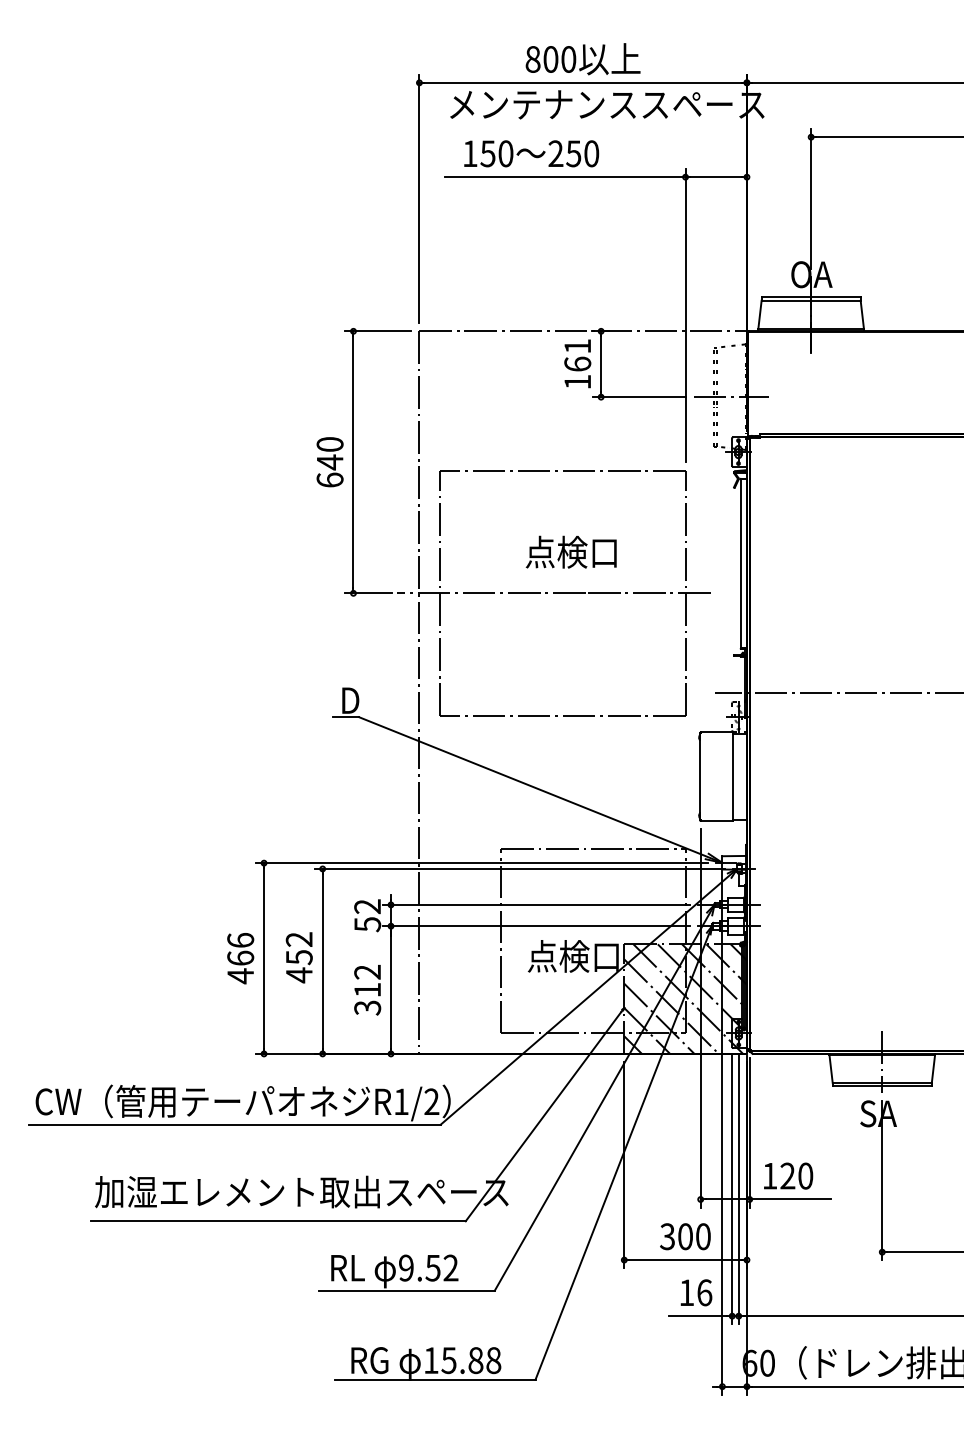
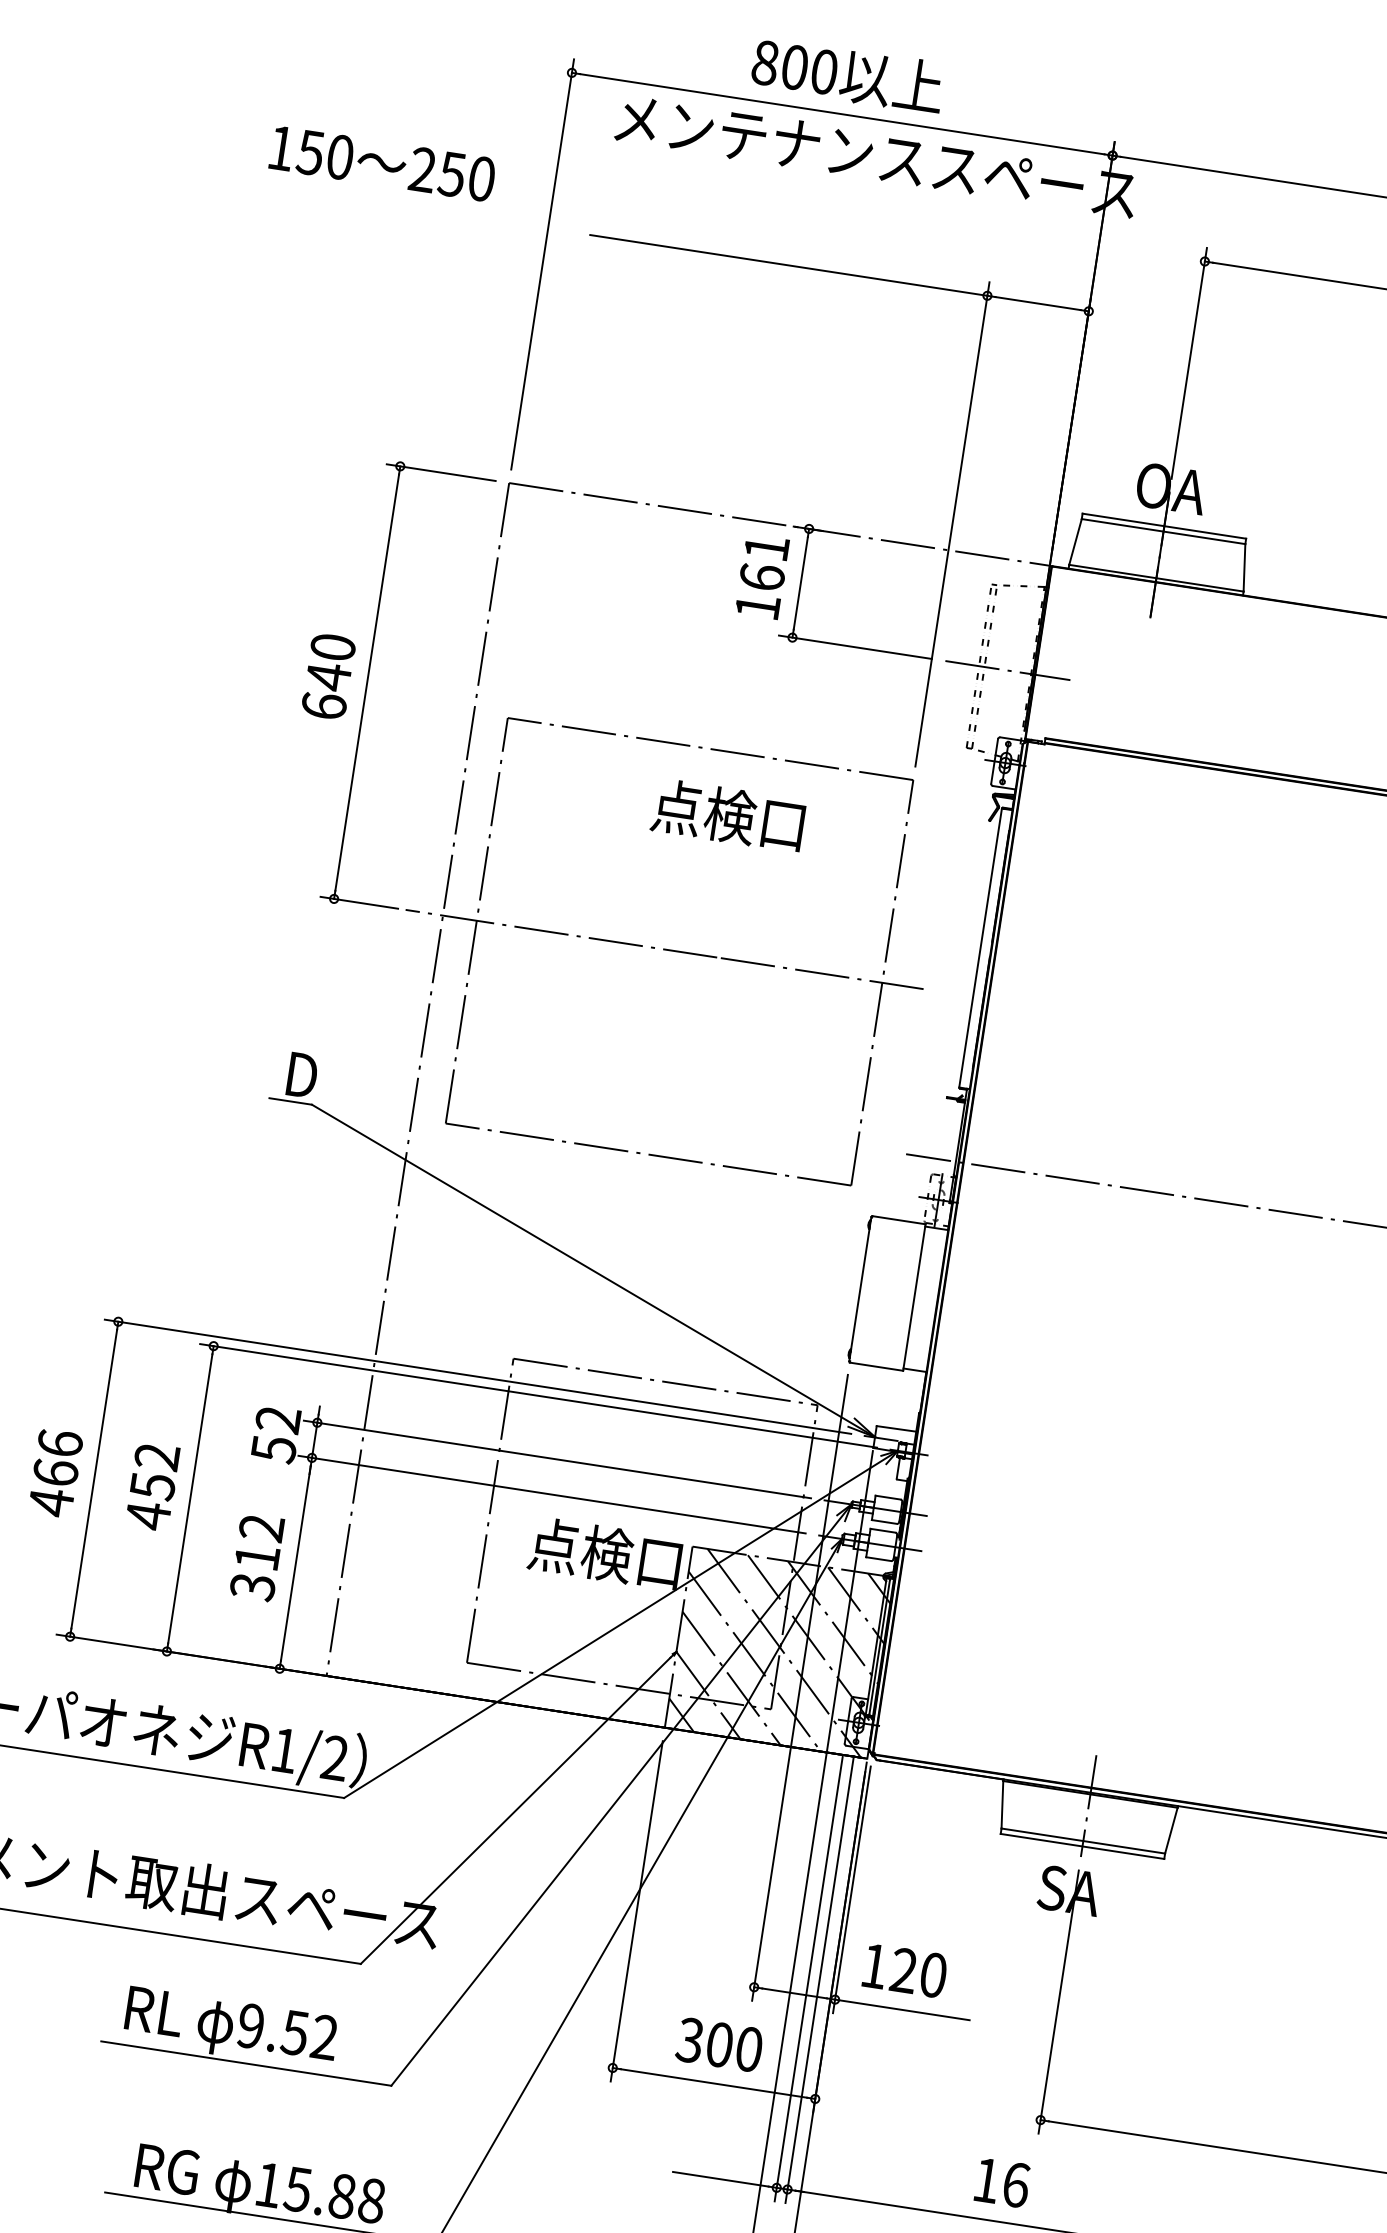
text: (531, 153) -> (382, 163), moved
text: (570, 551) -> (727, 814), moved
text: (696, 1292) -> (1002, 2182), moved

